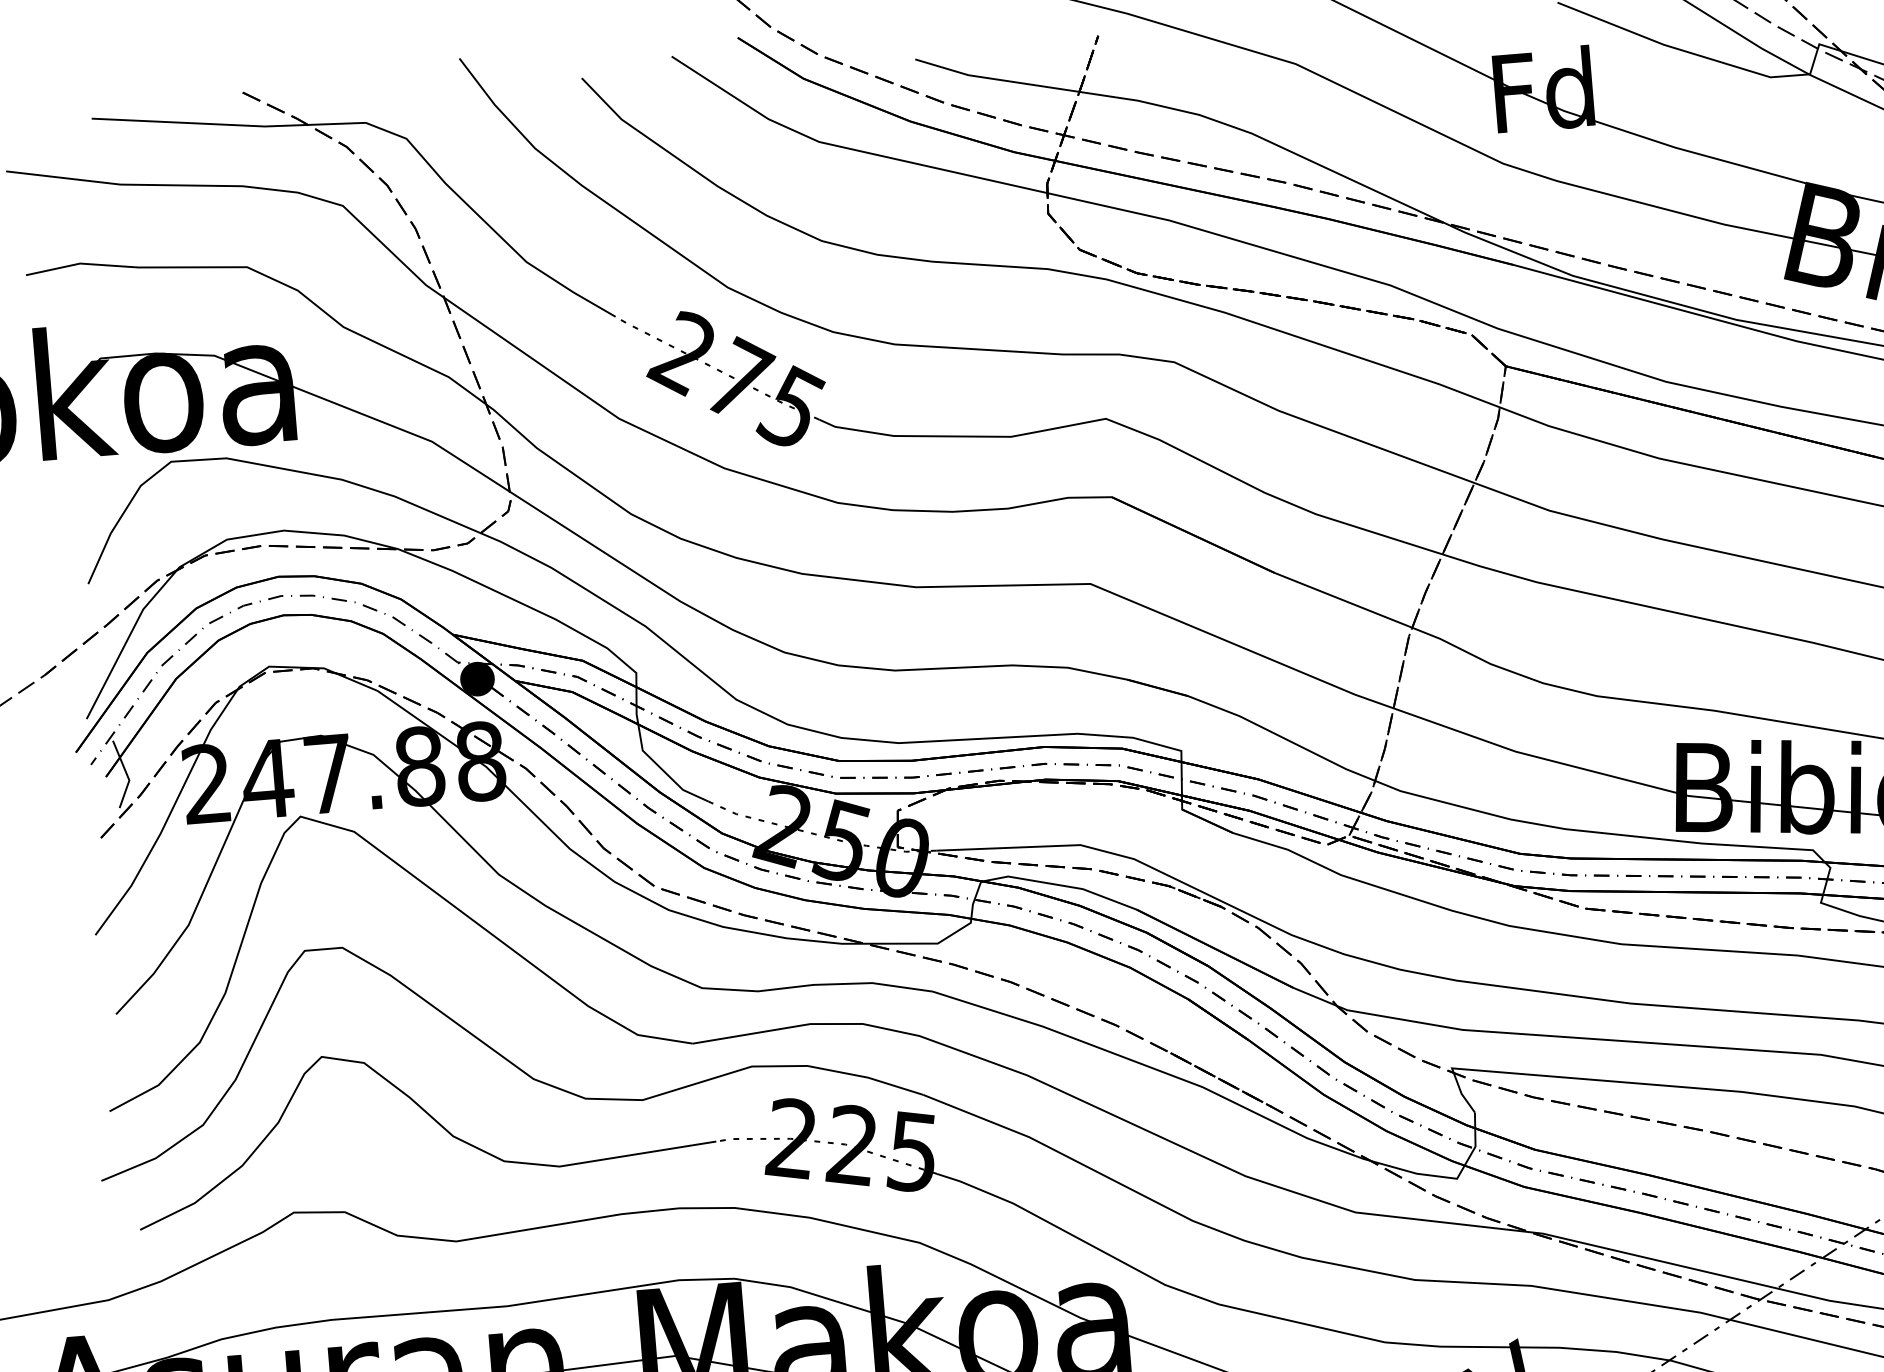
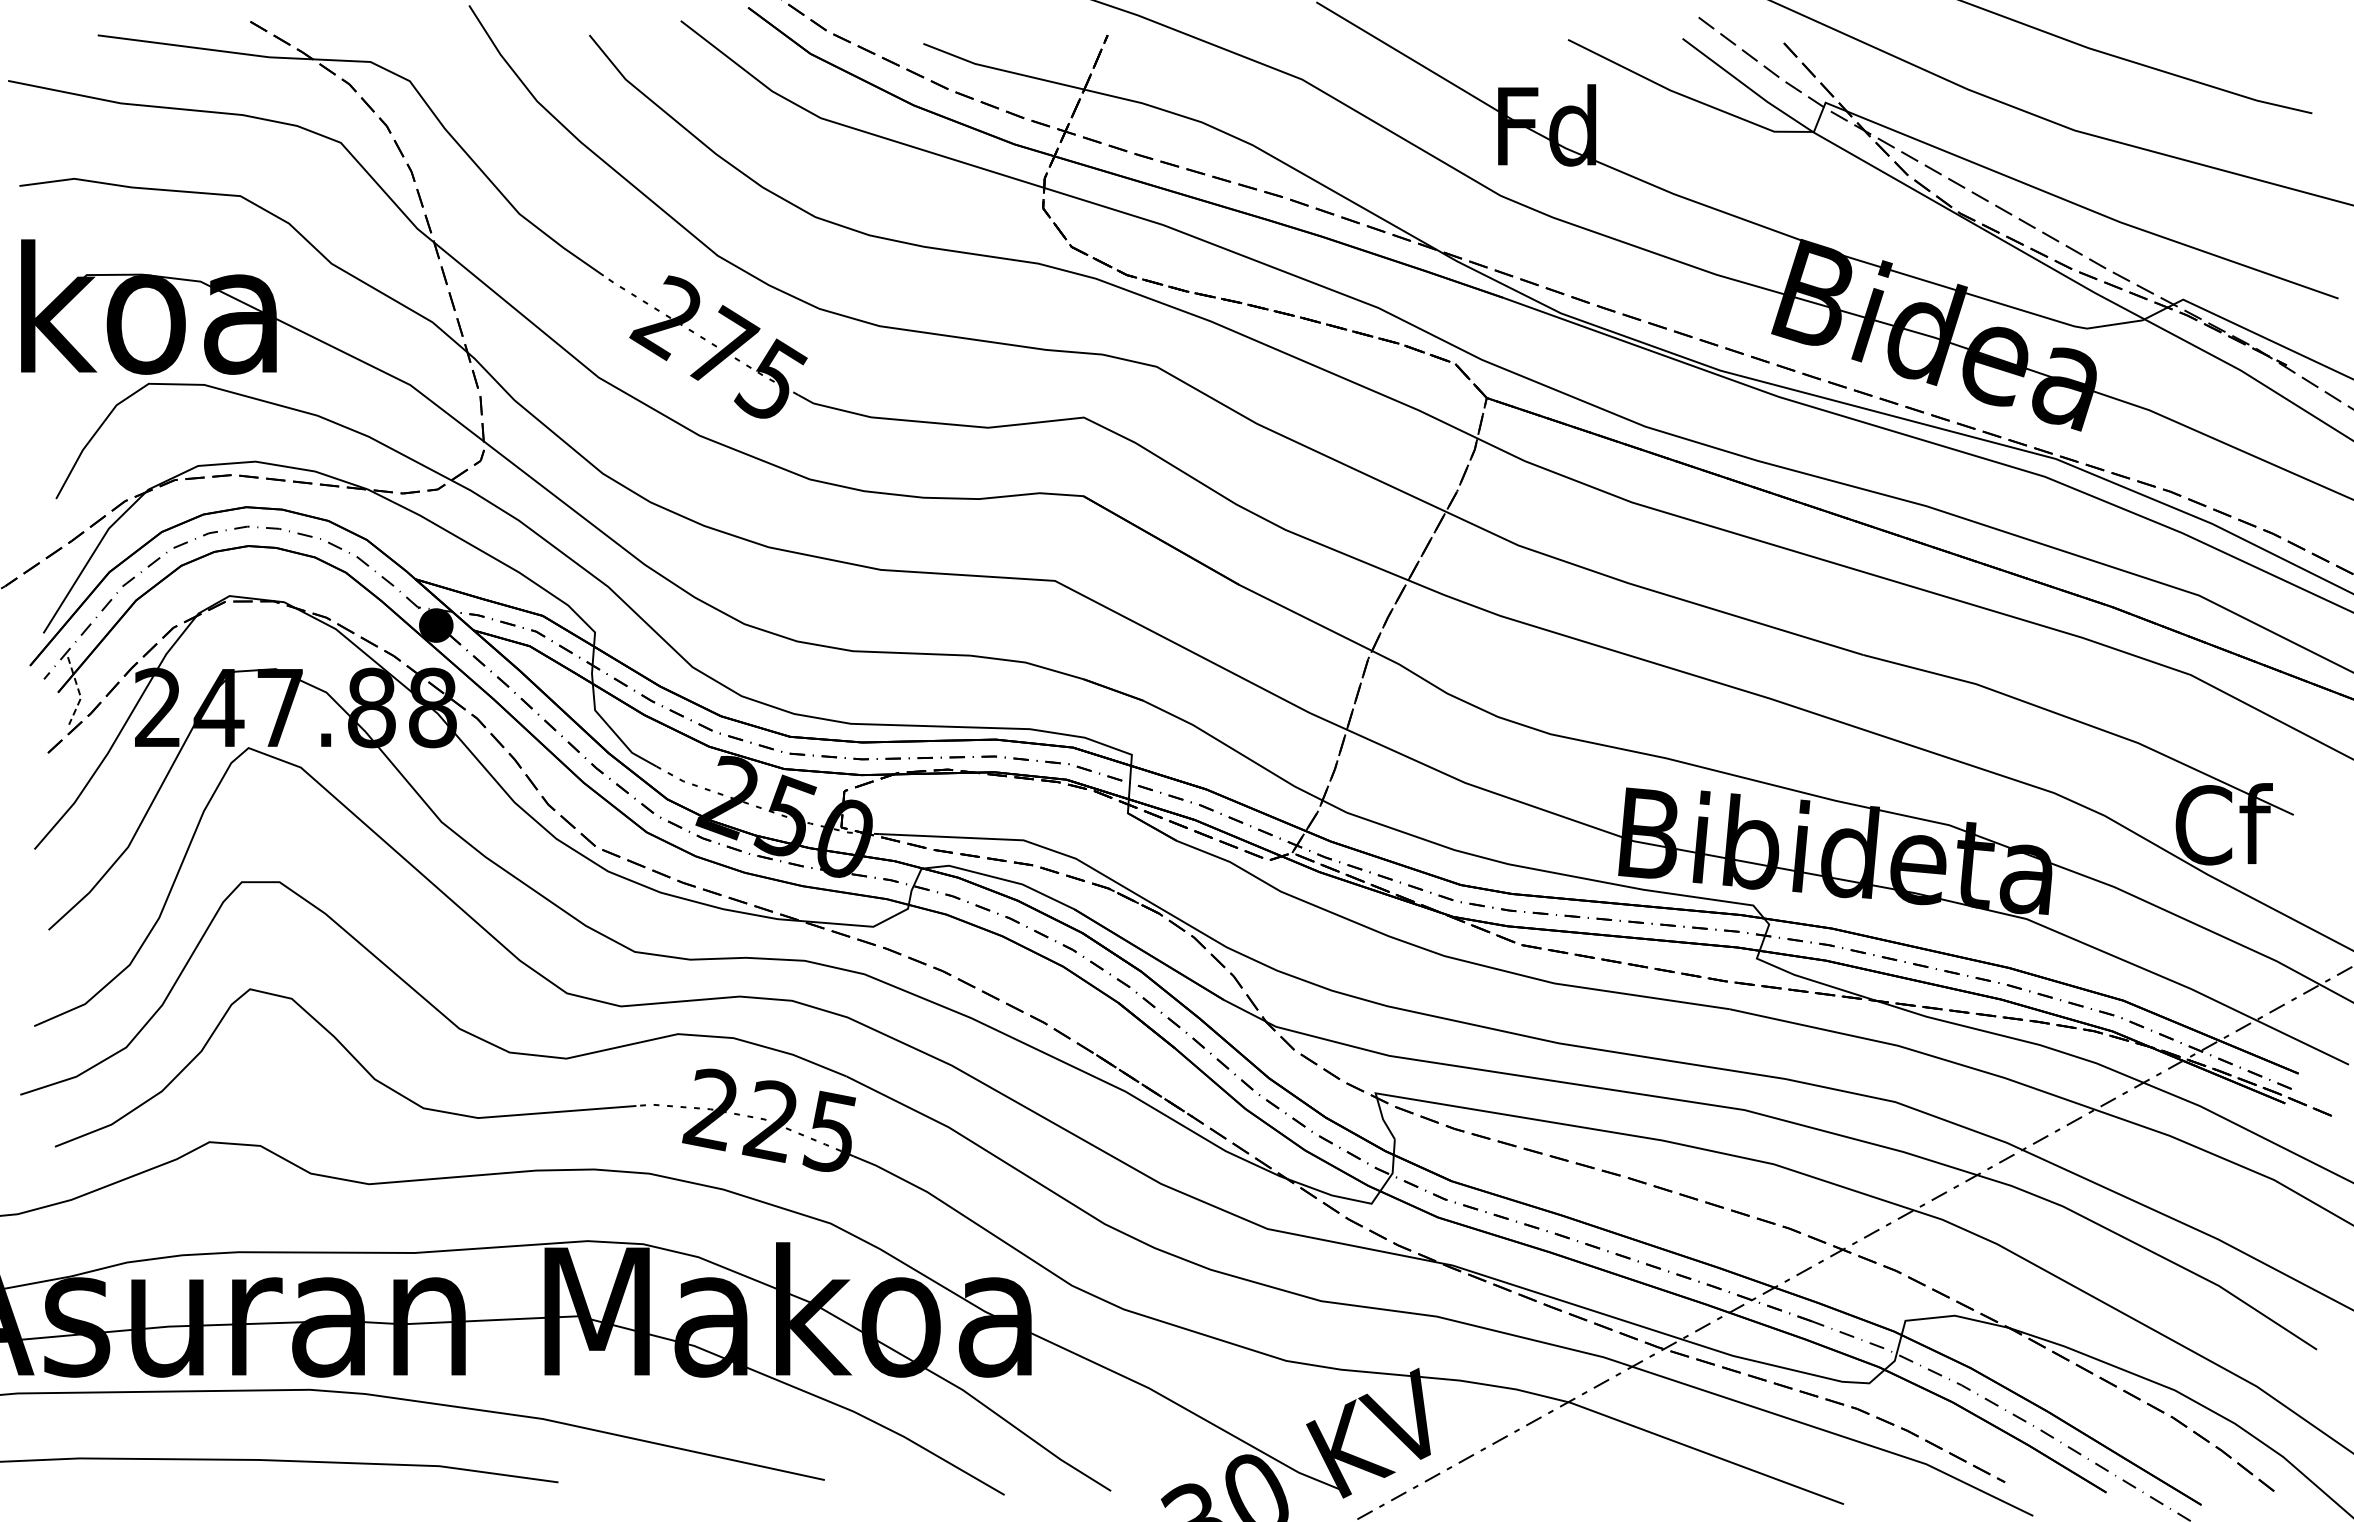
line: (127, 775) -> (79, 692), solid -> dashed

